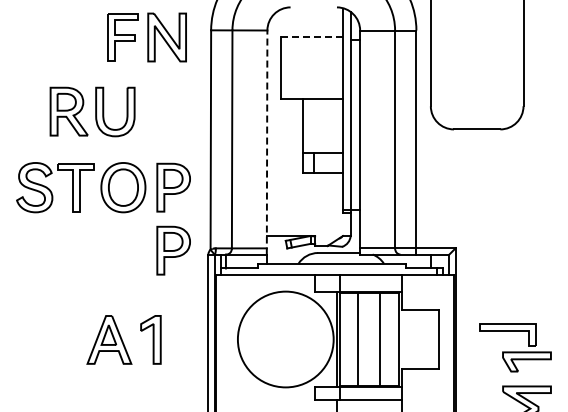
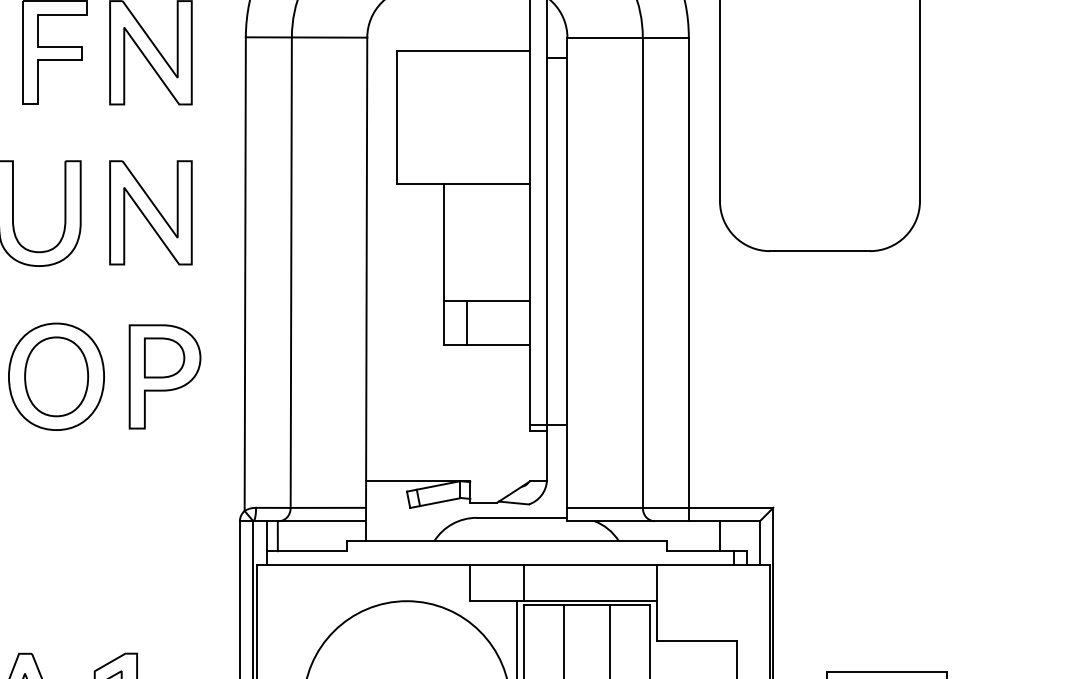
line: (312, 36) -> (464, 50), dashed -> solid
part: (166, 111) -> (149, 212), added
line: (267, 142) -> (367, 279), dashed -> solid
part: (173, 250) -> (164, 512), removed

